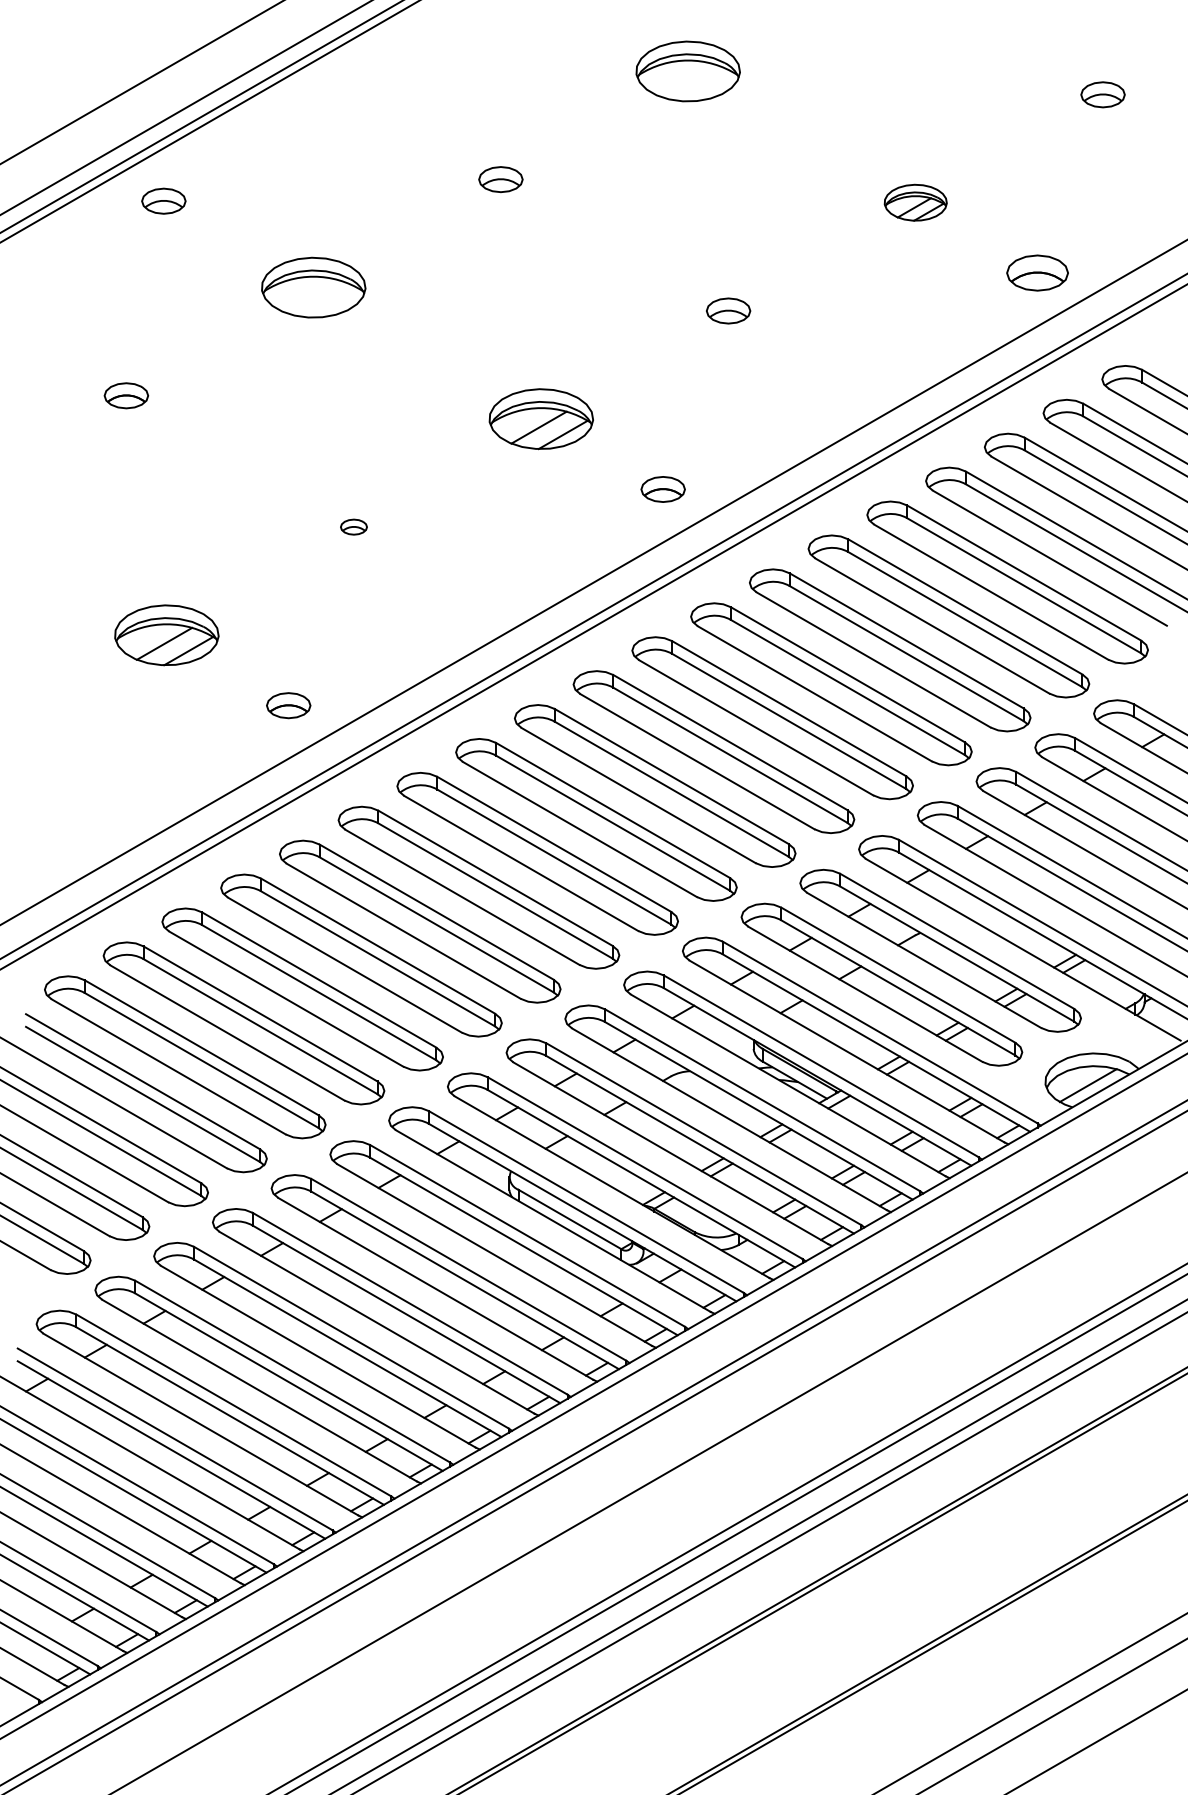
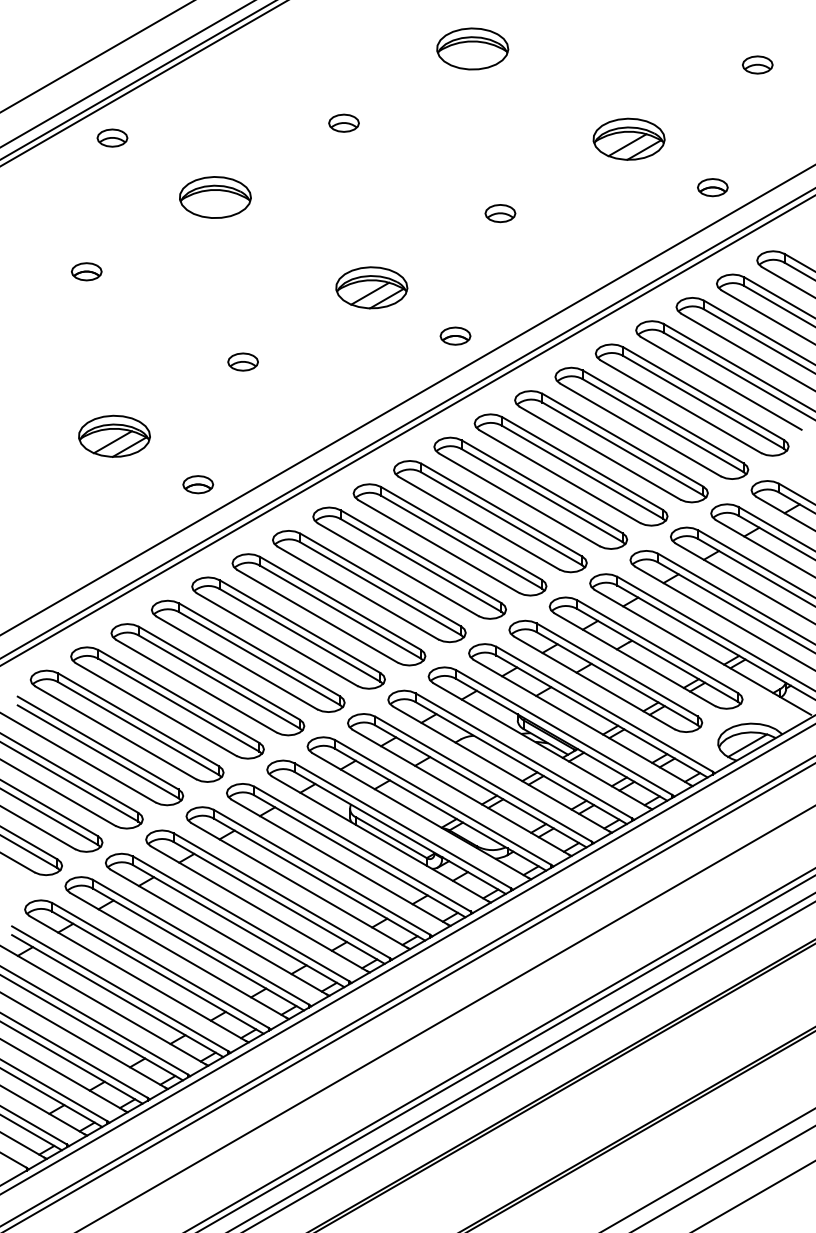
part: (914, 201) -> (628, 138), size x1.67
part: (1037, 273) -> (712, 187), size x0.71
part: (353, 526) -> (242, 361), size x1.67

